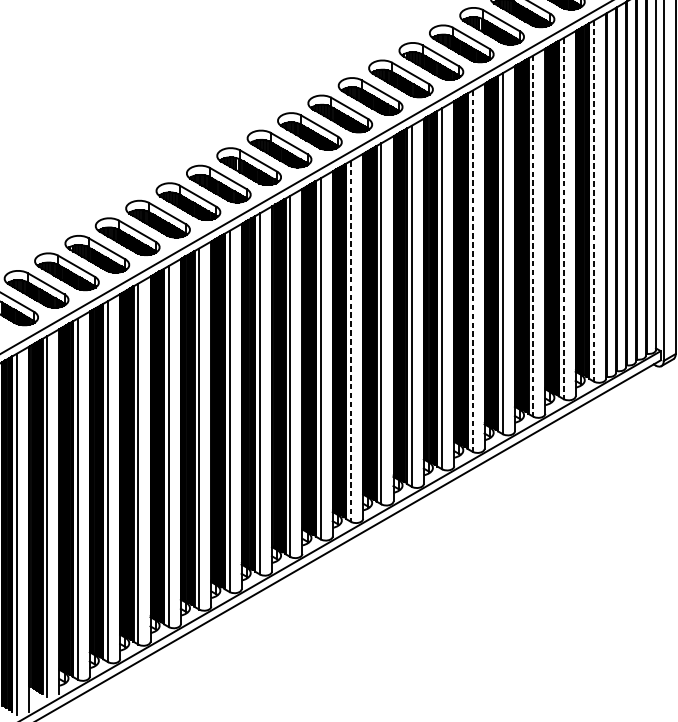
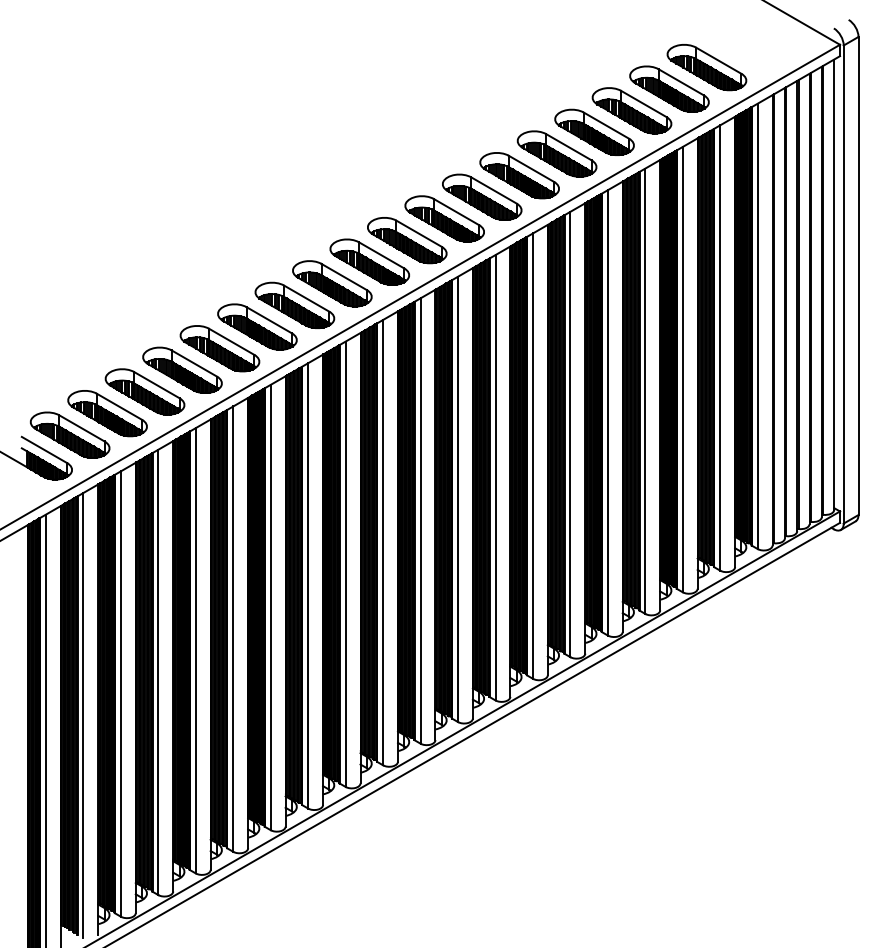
line: (593, 201) -> (757, 326), dashed -> solid
line: (563, 219) -> (720, 348), dashed -> solid
line: (533, 236) -> (682, 369), dashed -> solid
line: (472, 270) -> (607, 412), dashed -> solid
line: (351, 341) -> (458, 499), dashed -> solid

